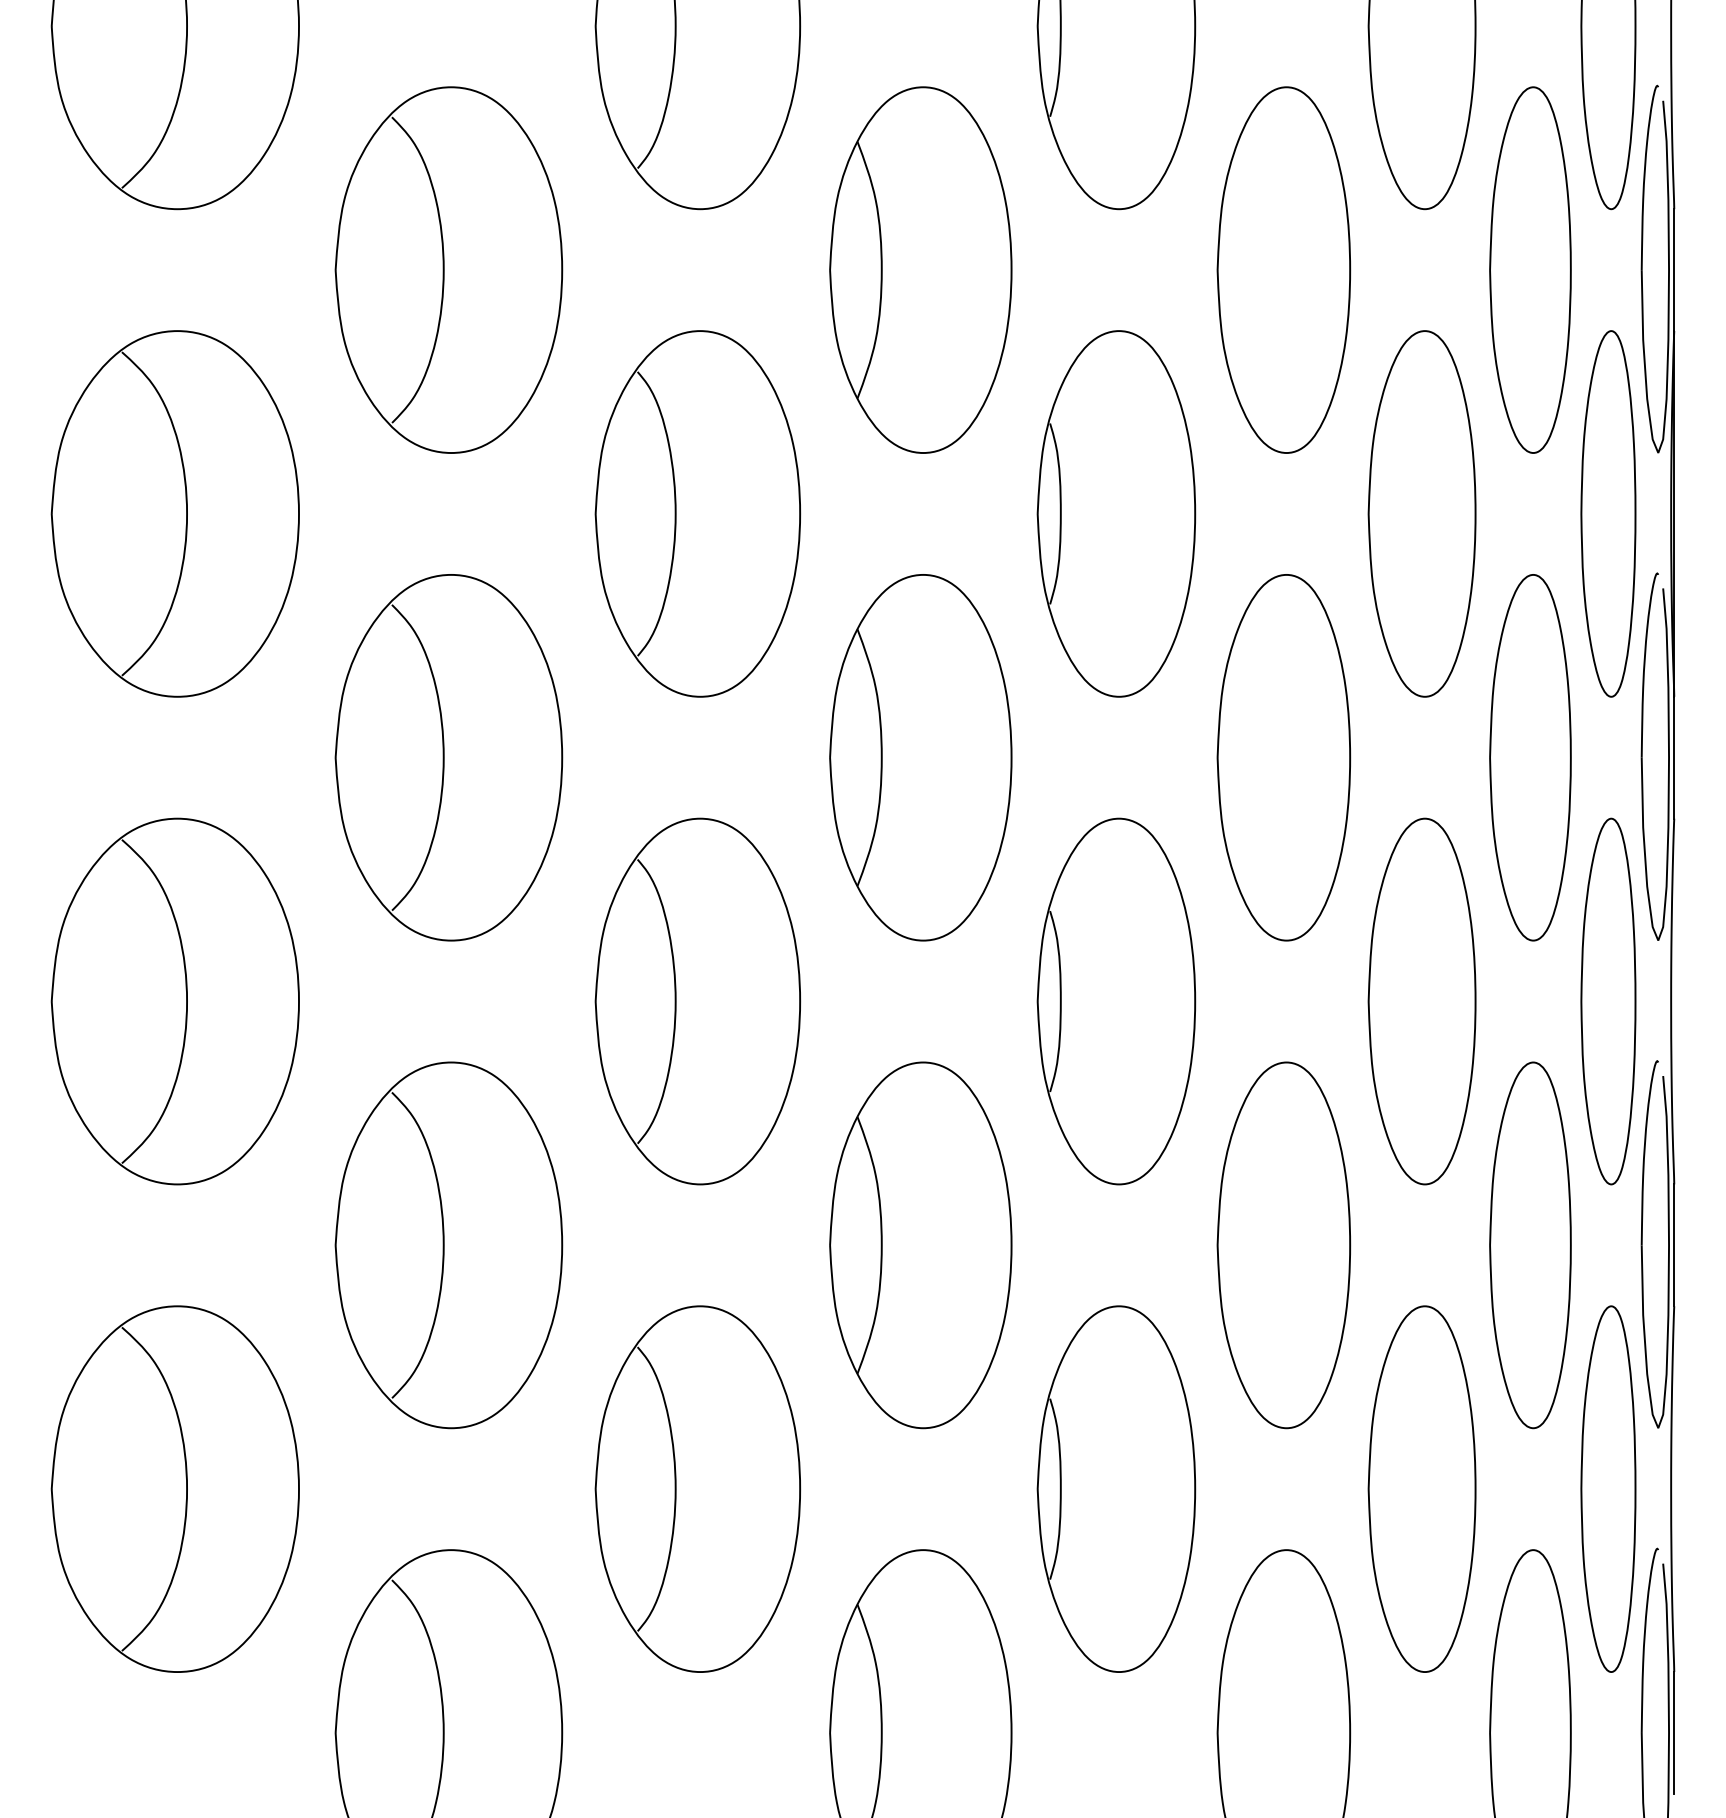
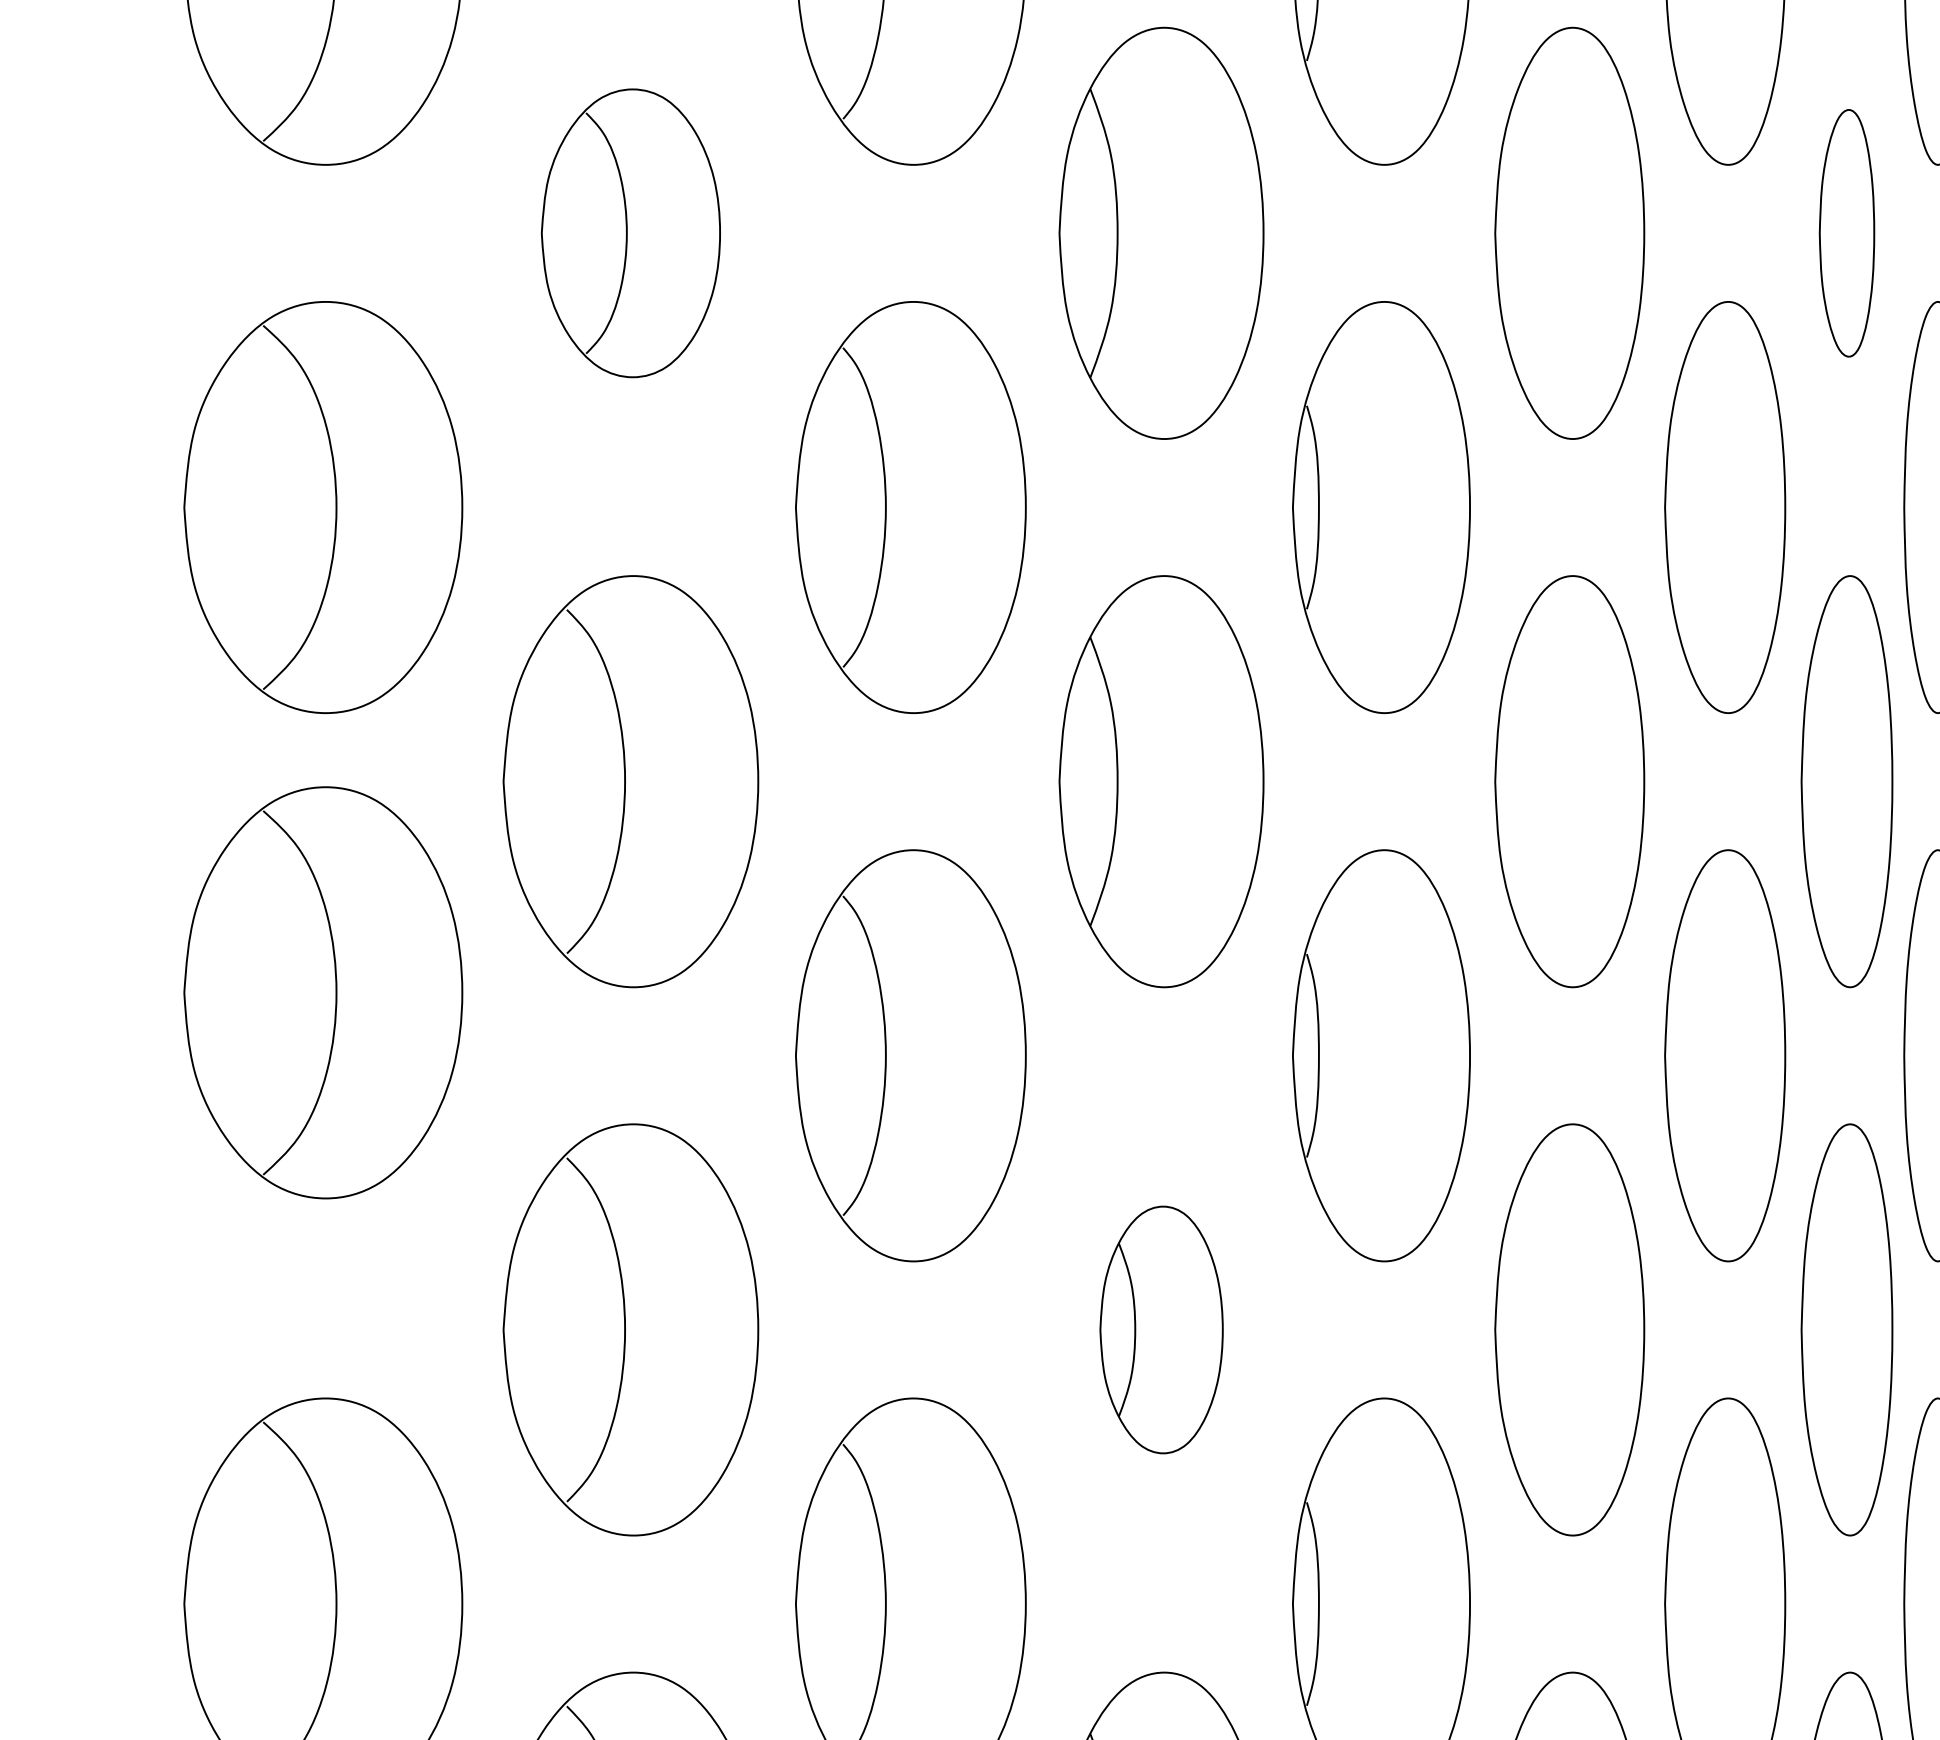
part: (448, 269) -> (630, 232), size x0.7
part: (1530, 269) -> (1847, 232), size x0.6
part: (174, 1001) -> (322, 992), moved
part: (920, 1245) -> (1161, 1330), size x0.6

